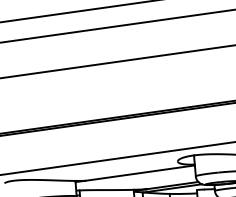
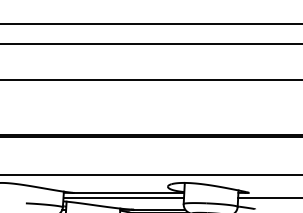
line: (135, 179) -> (123, 198), added

